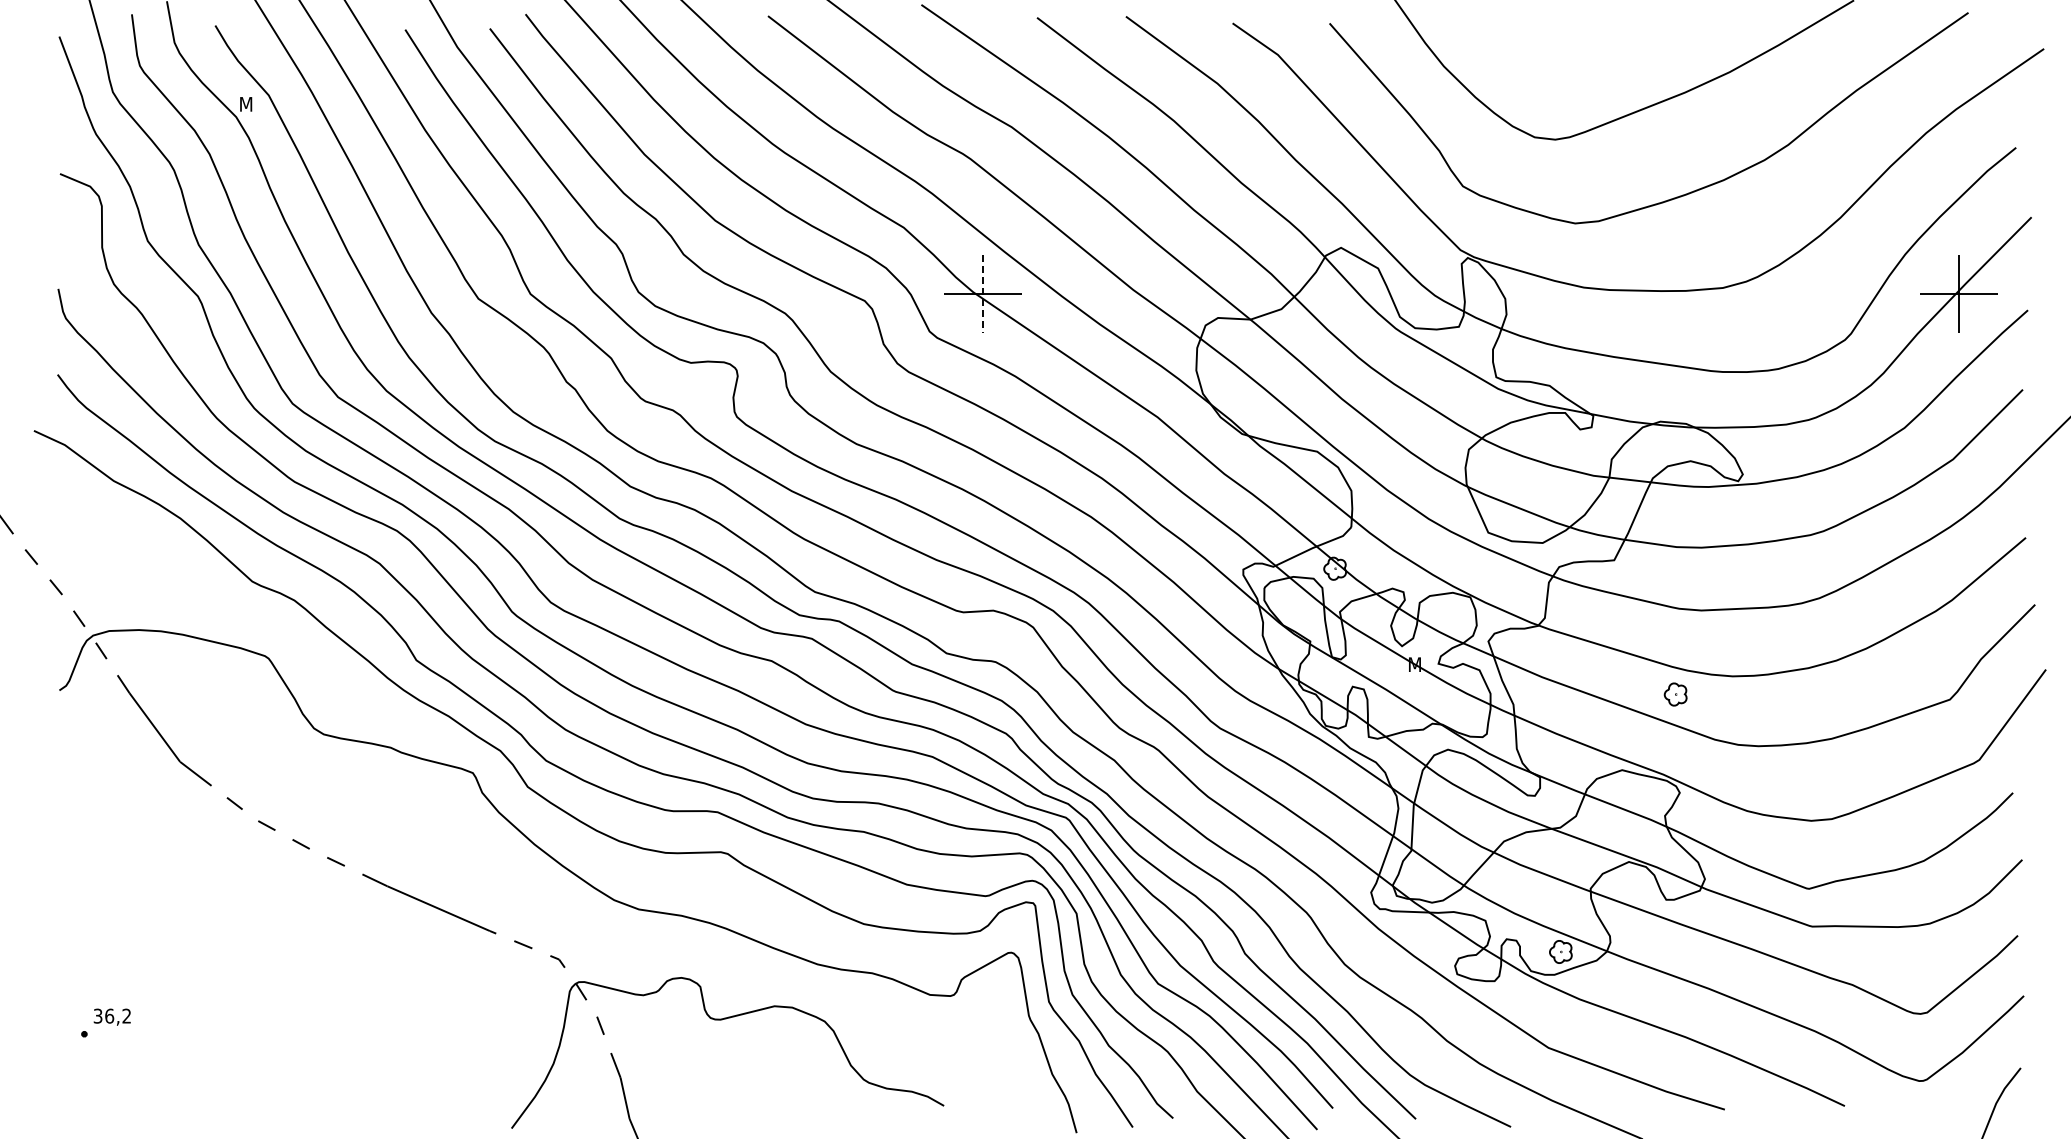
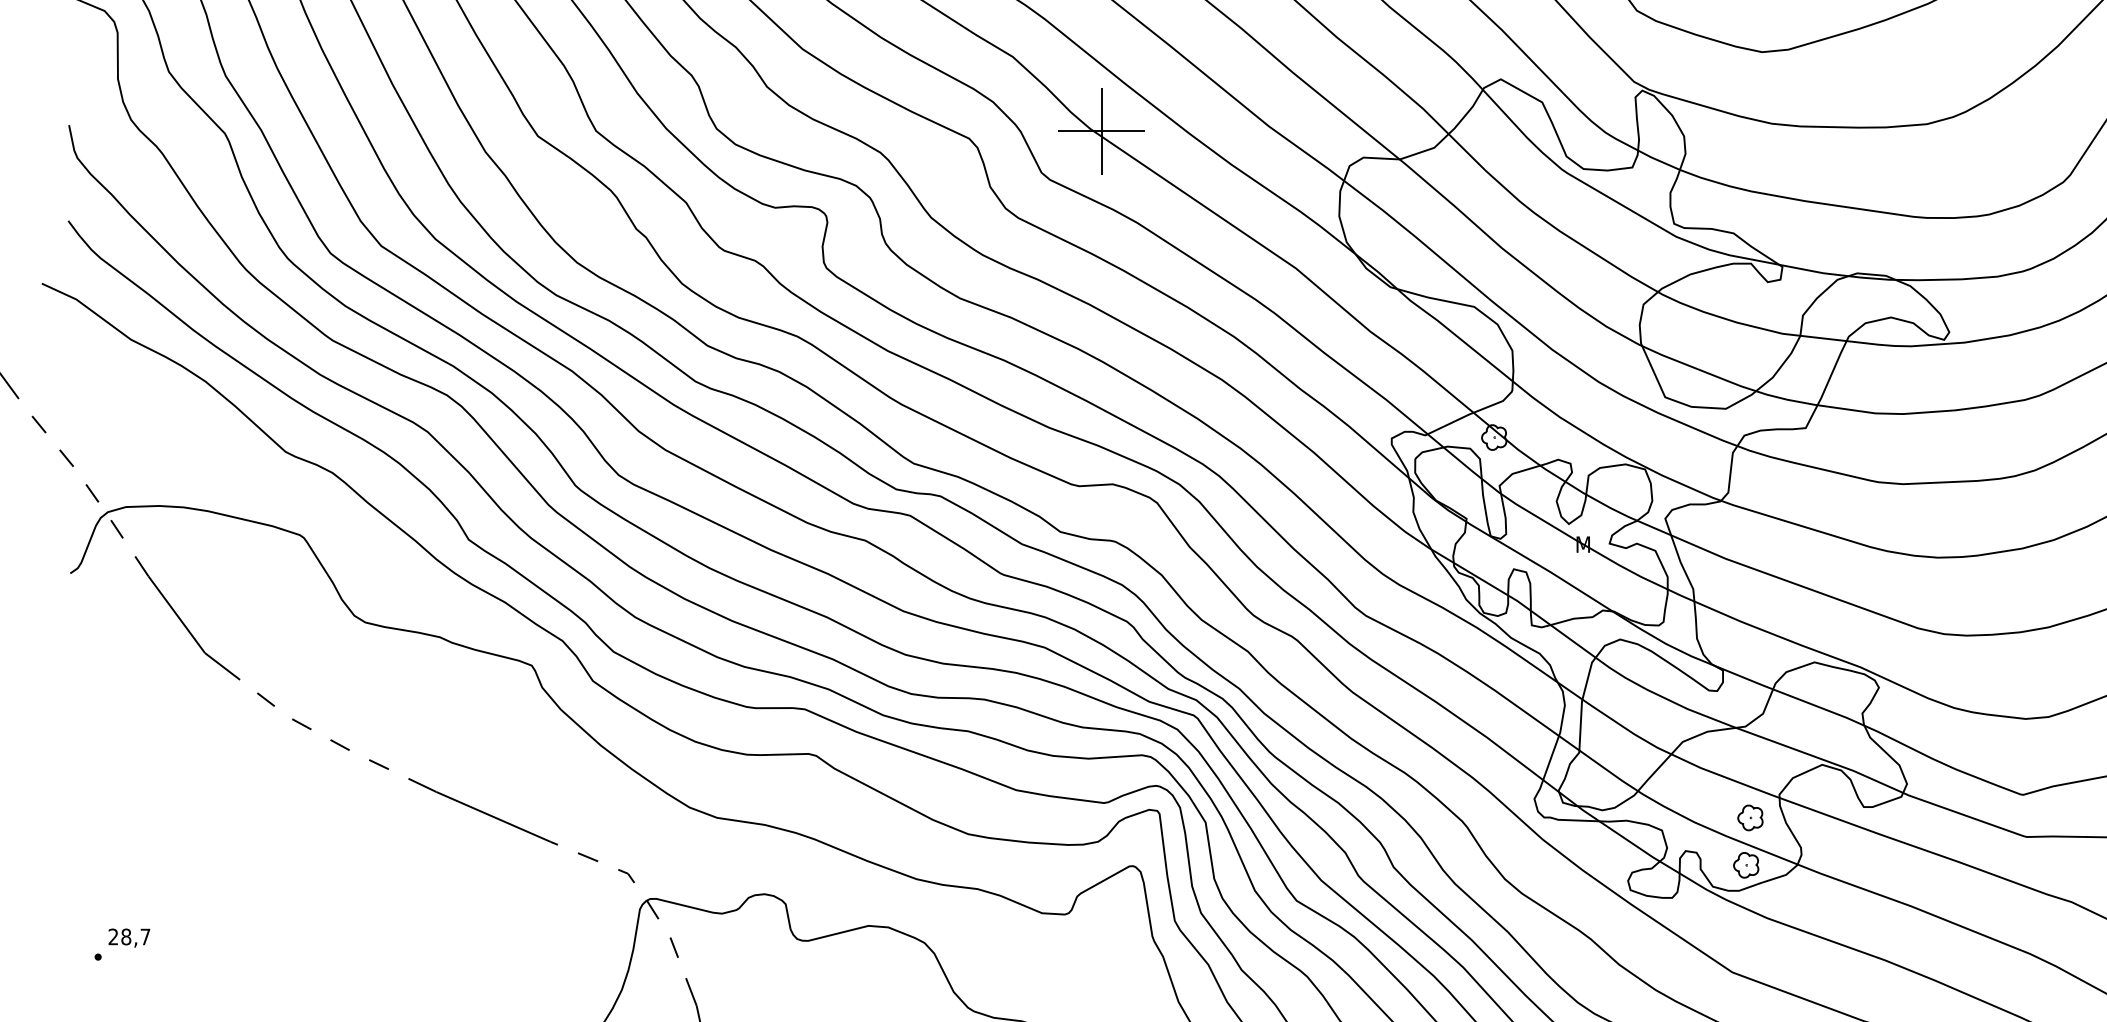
line: (983, 294) -> (1101, 131), dashed -> solid
part: (1675, 694) -> (1750, 817), moved
text: (111, 1015) -> (128, 936), 36,2 -> 28,7

